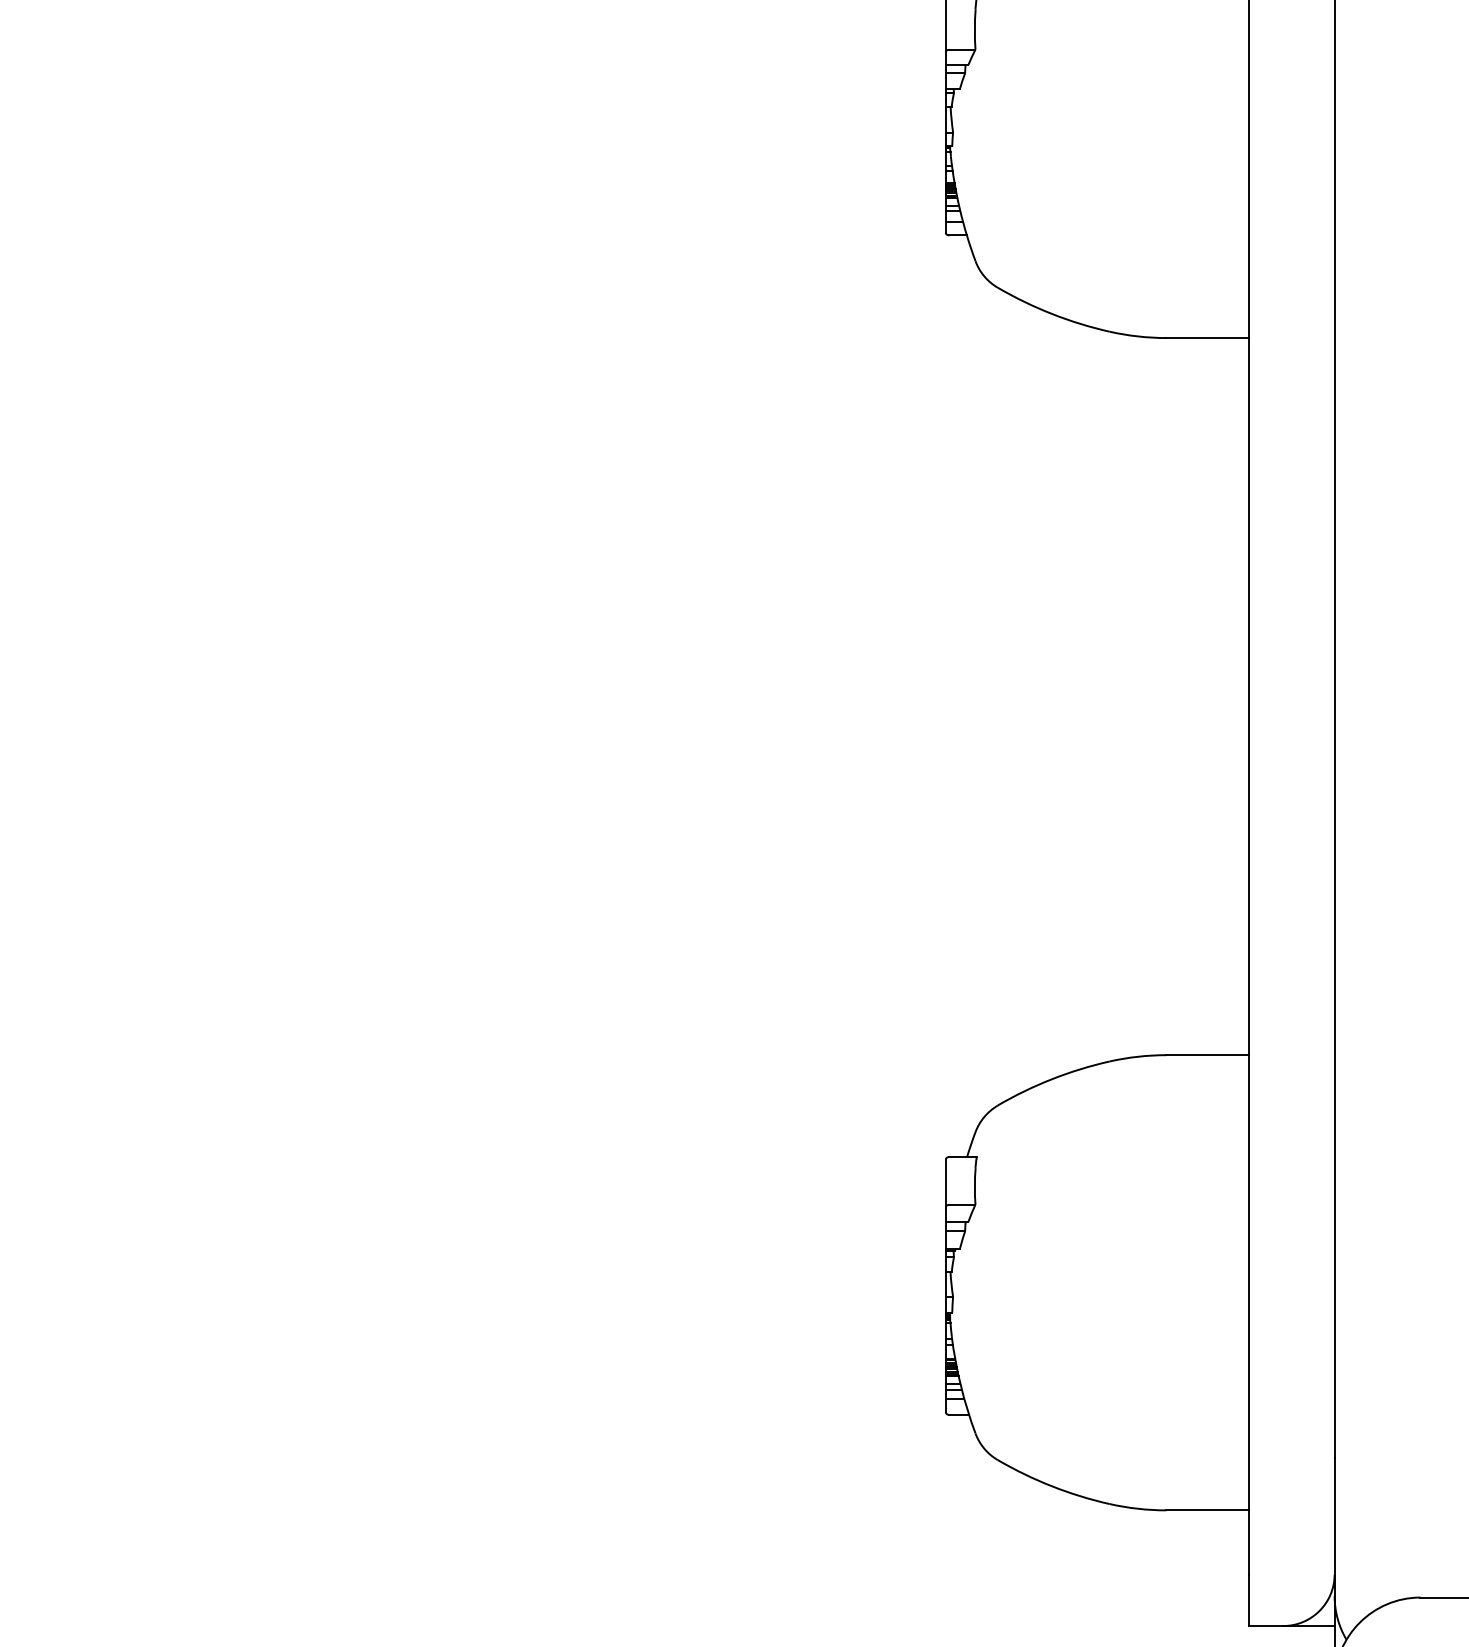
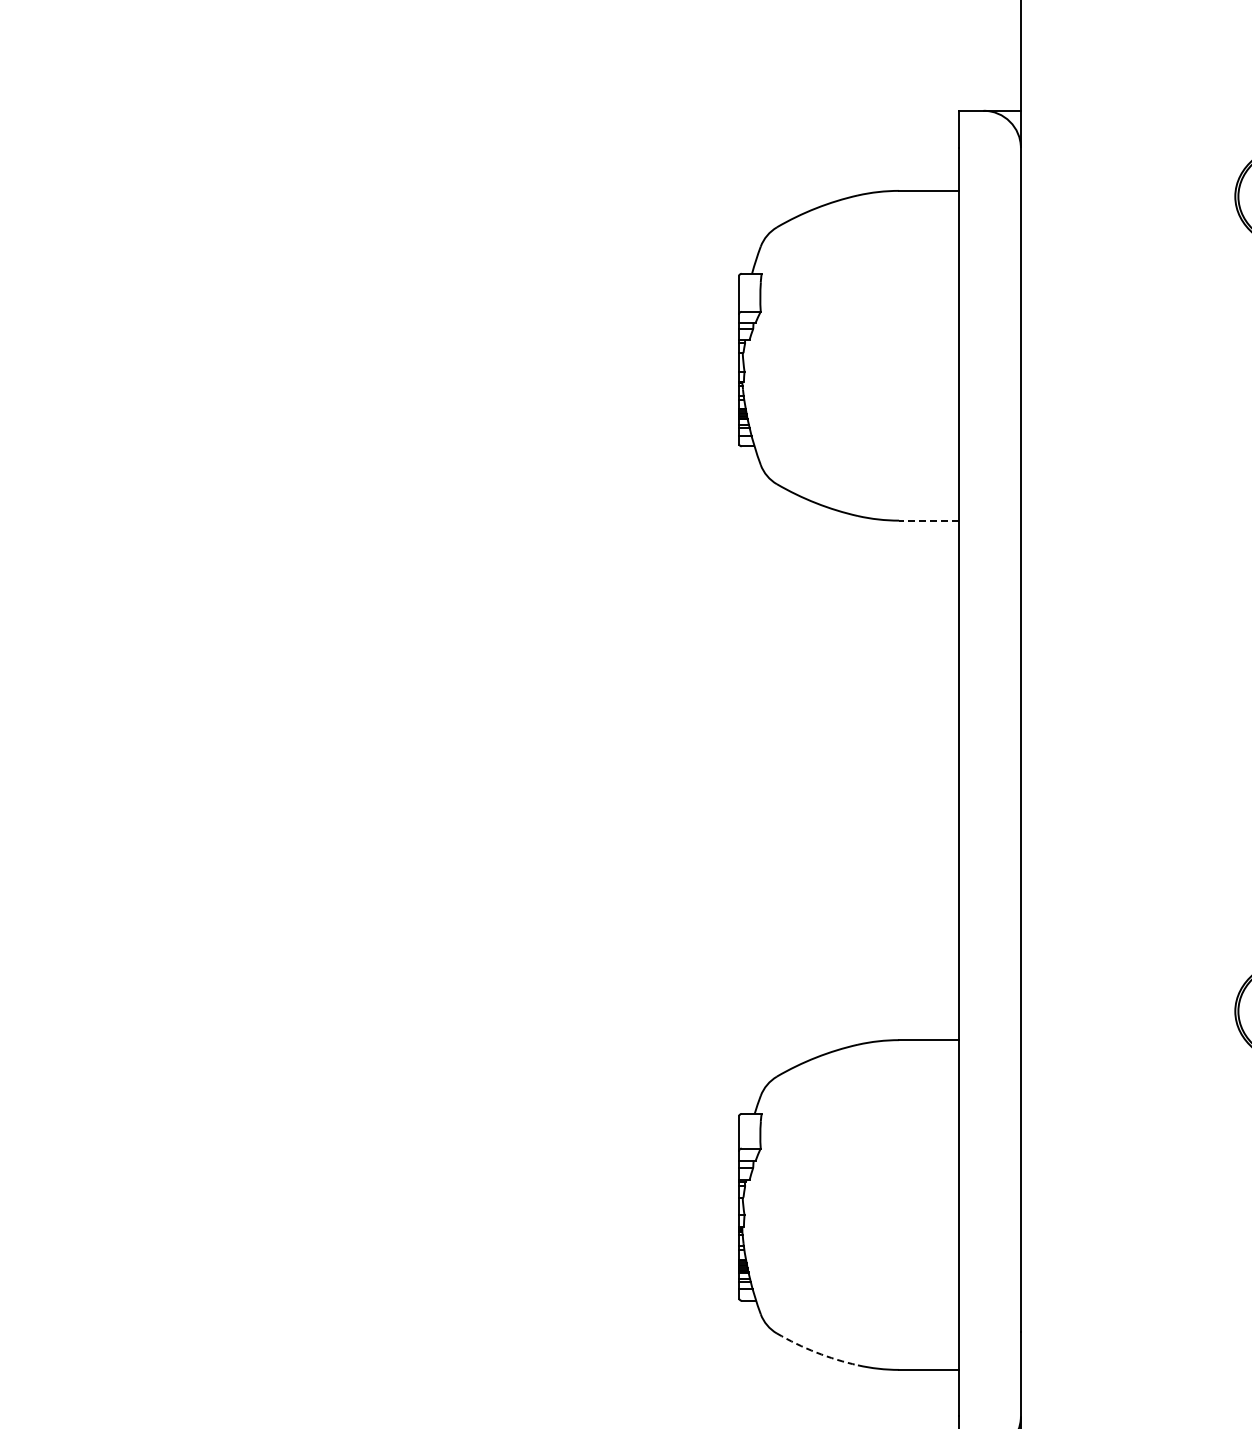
line: (1207, 337) -> (928, 520), solid -> dashed
arc: (1052, 1486) -> (816, 1352), solid -> dashed

